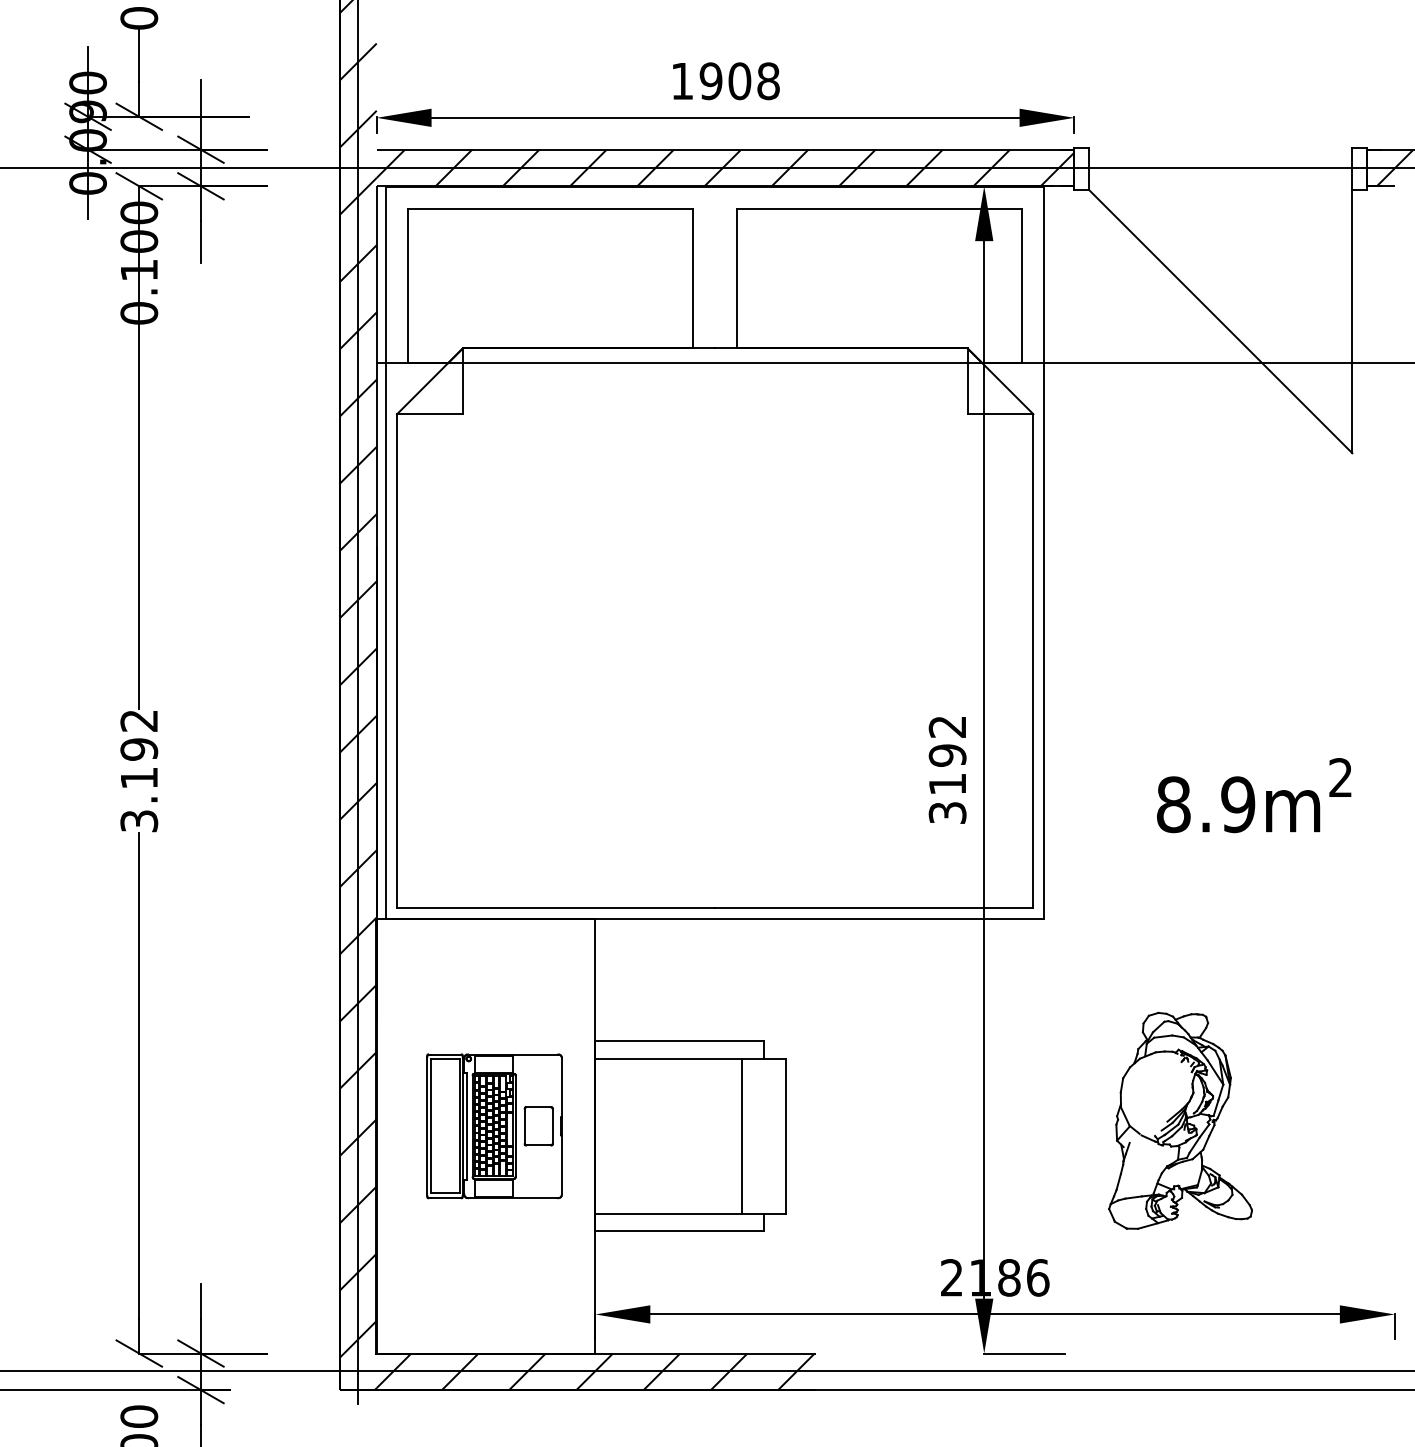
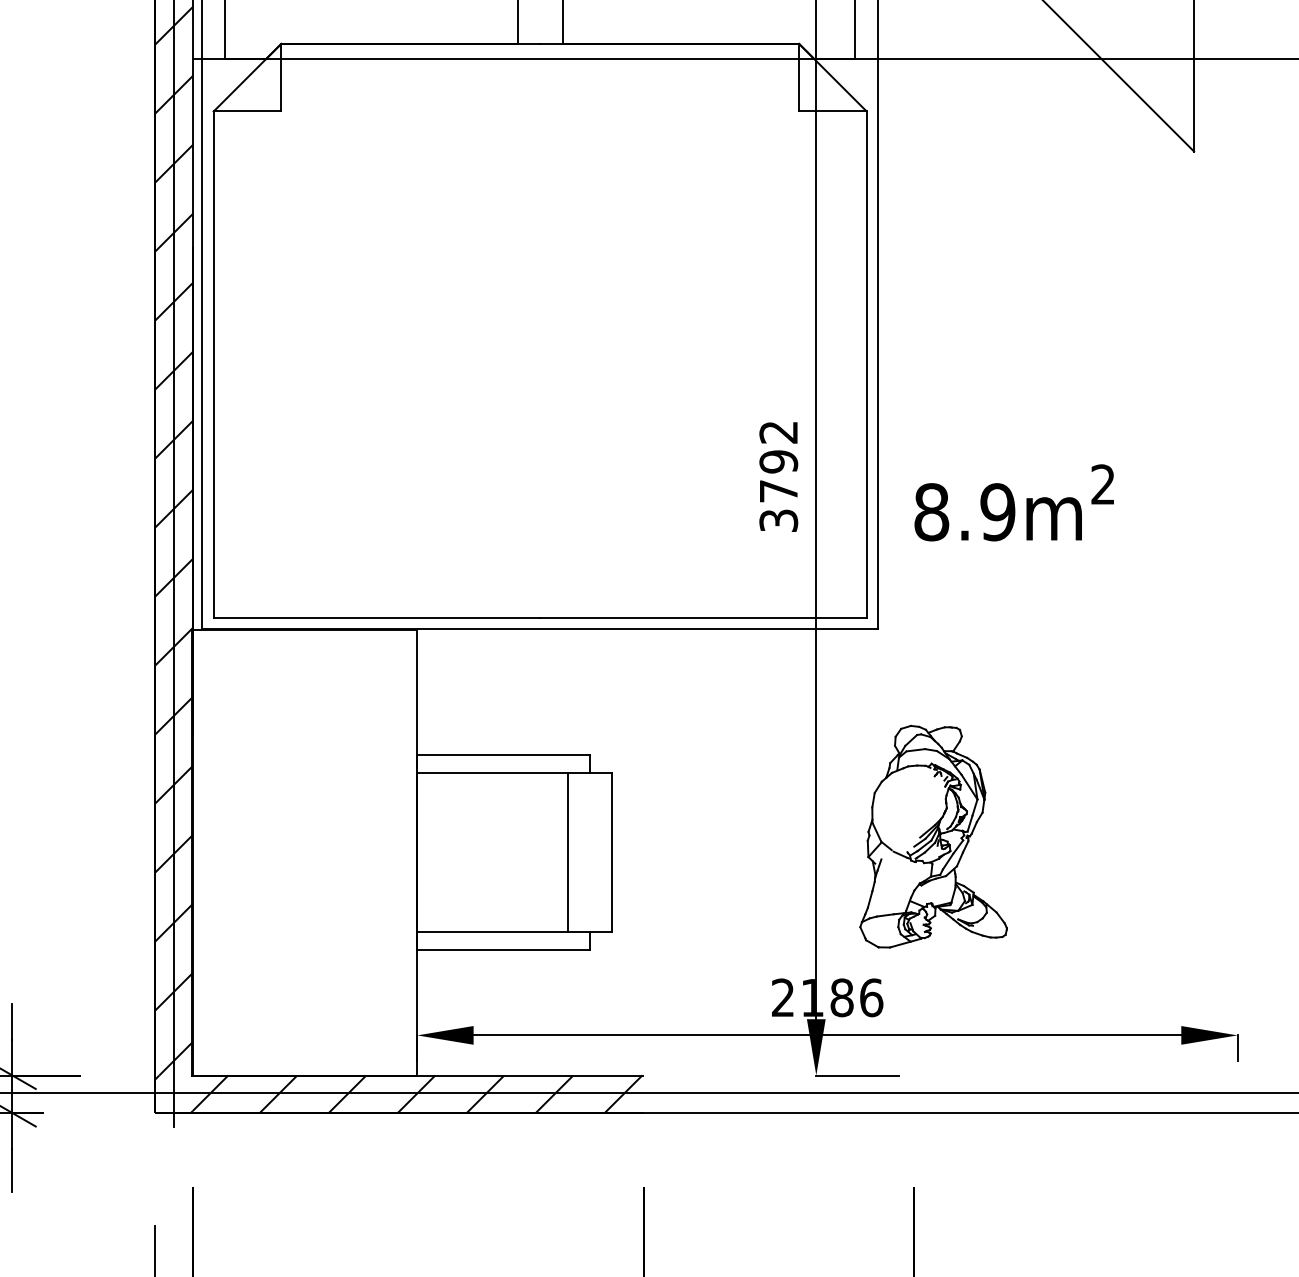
text: (947, 783) -> (778, 490), 3192 -> 3792
text: (1254, 795) -> (1014, 502), moved
part: (1180, 1120) -> (933, 836), moved
part: (494, 1126) -> (313, 842), removed

